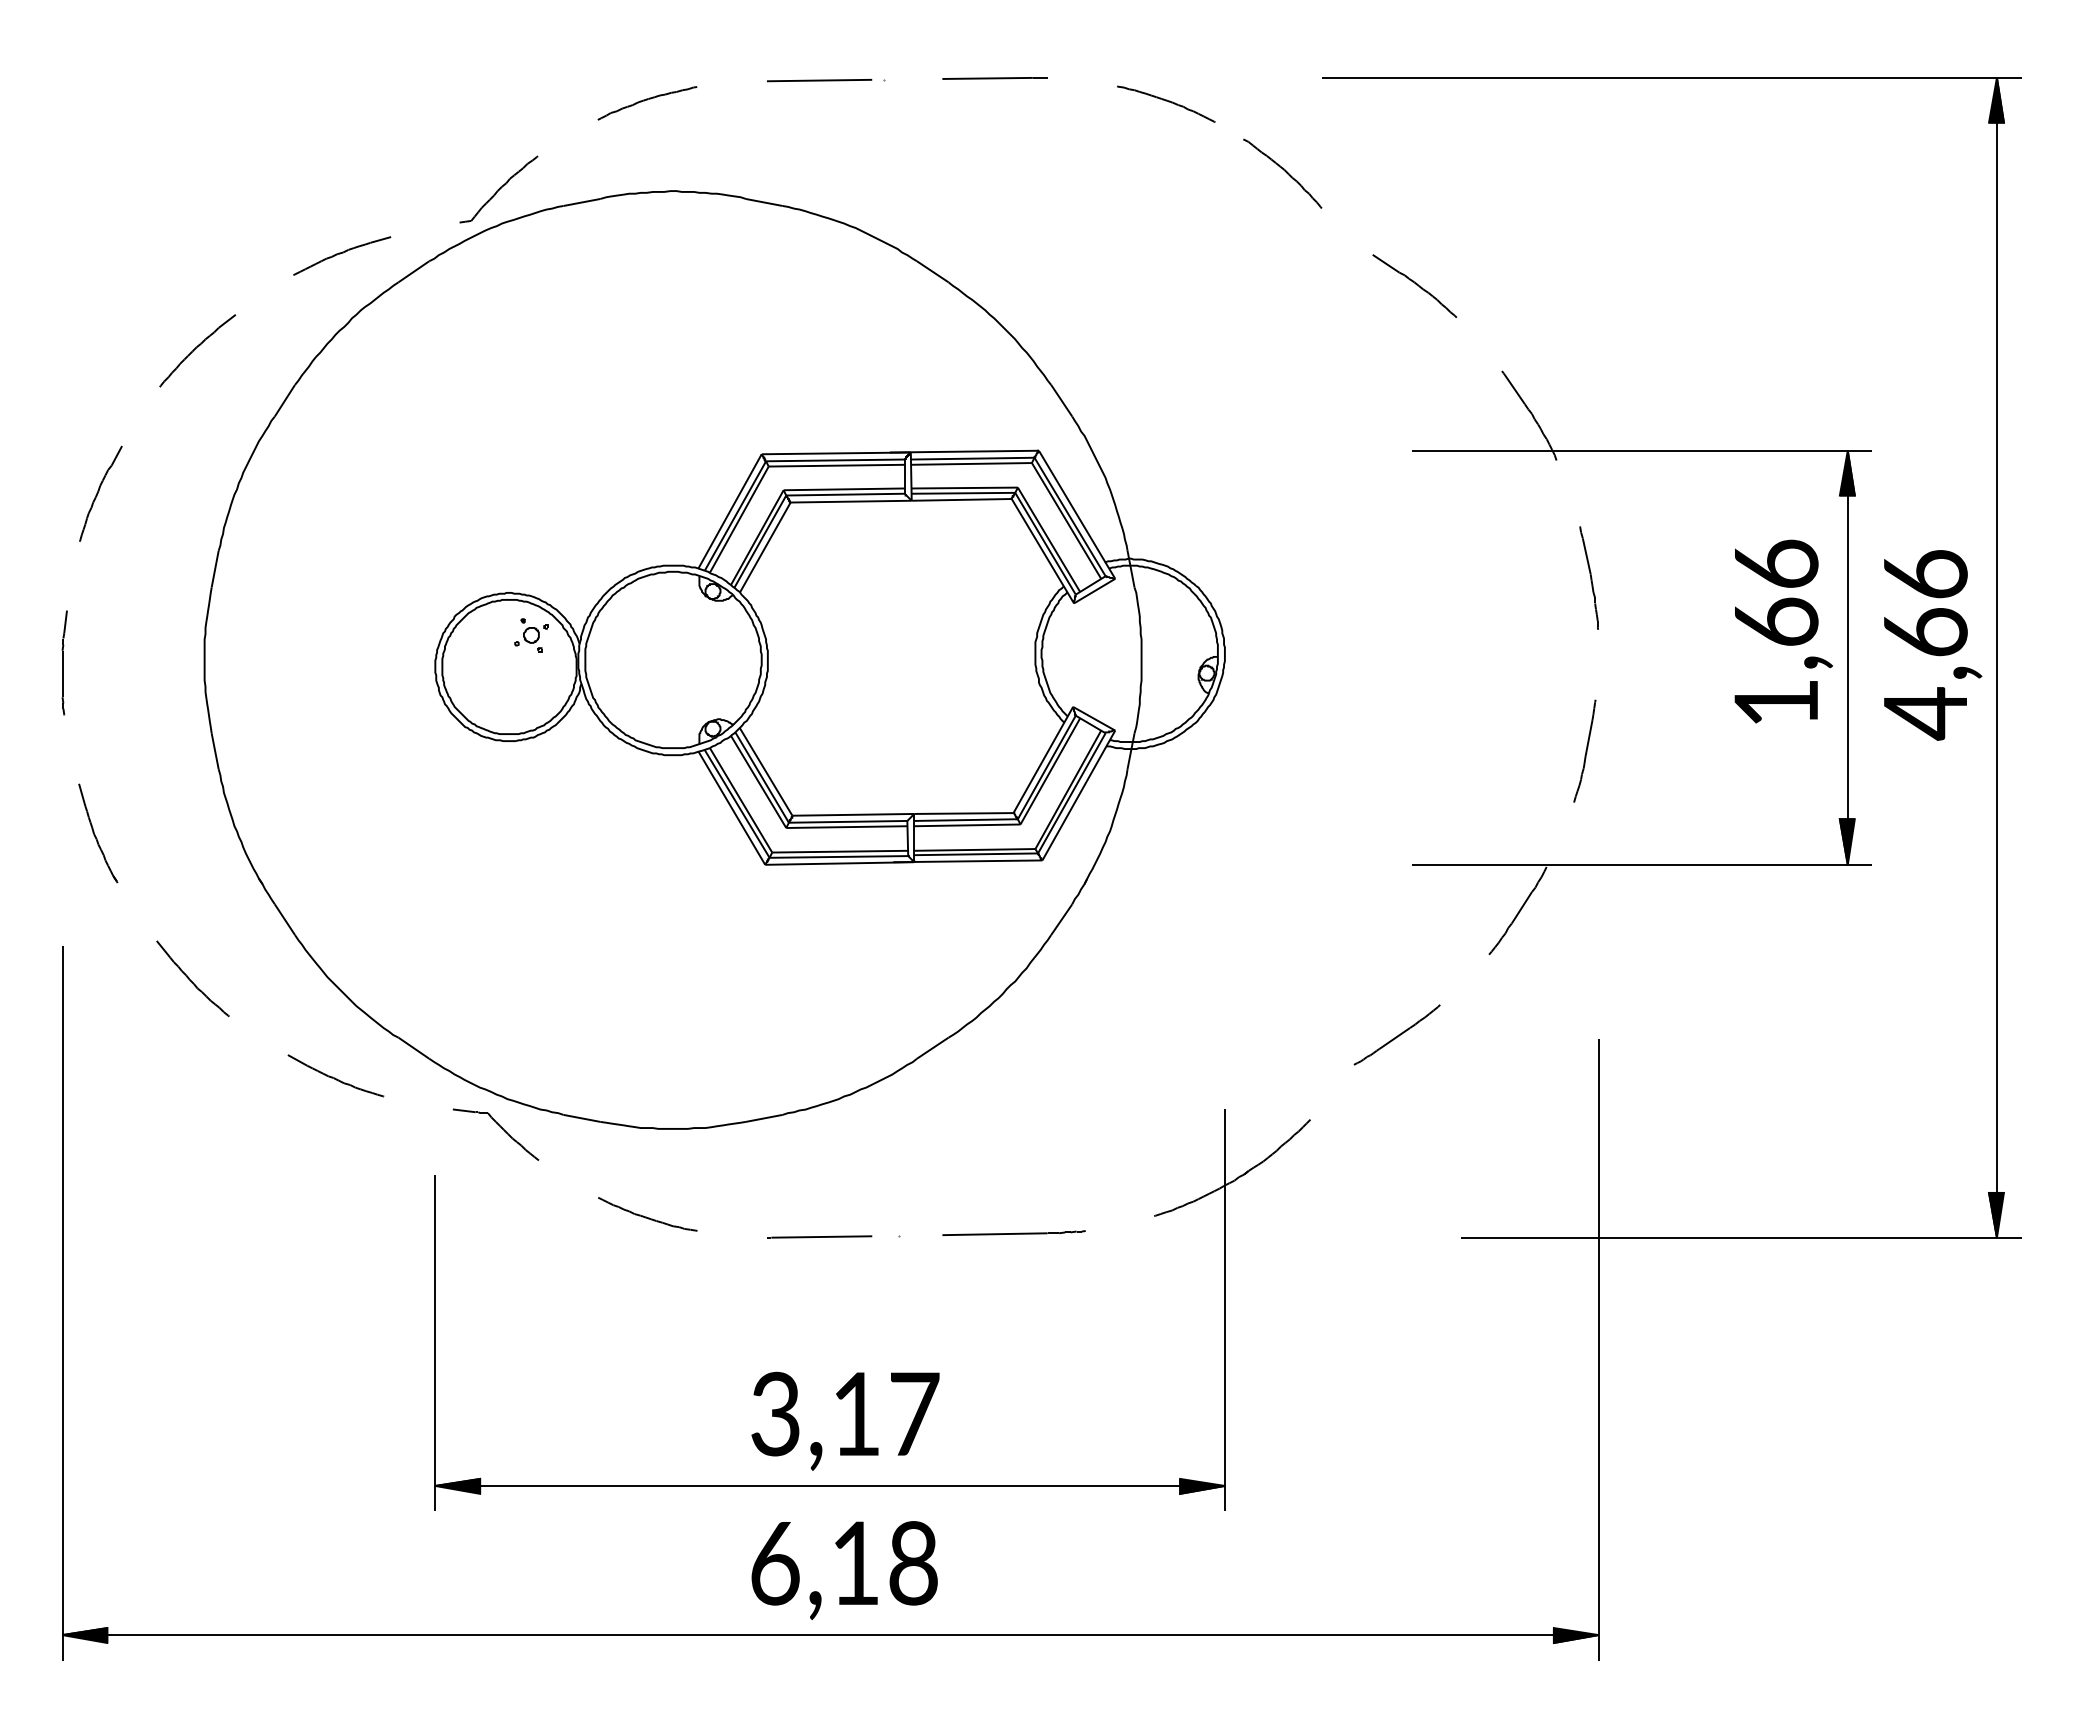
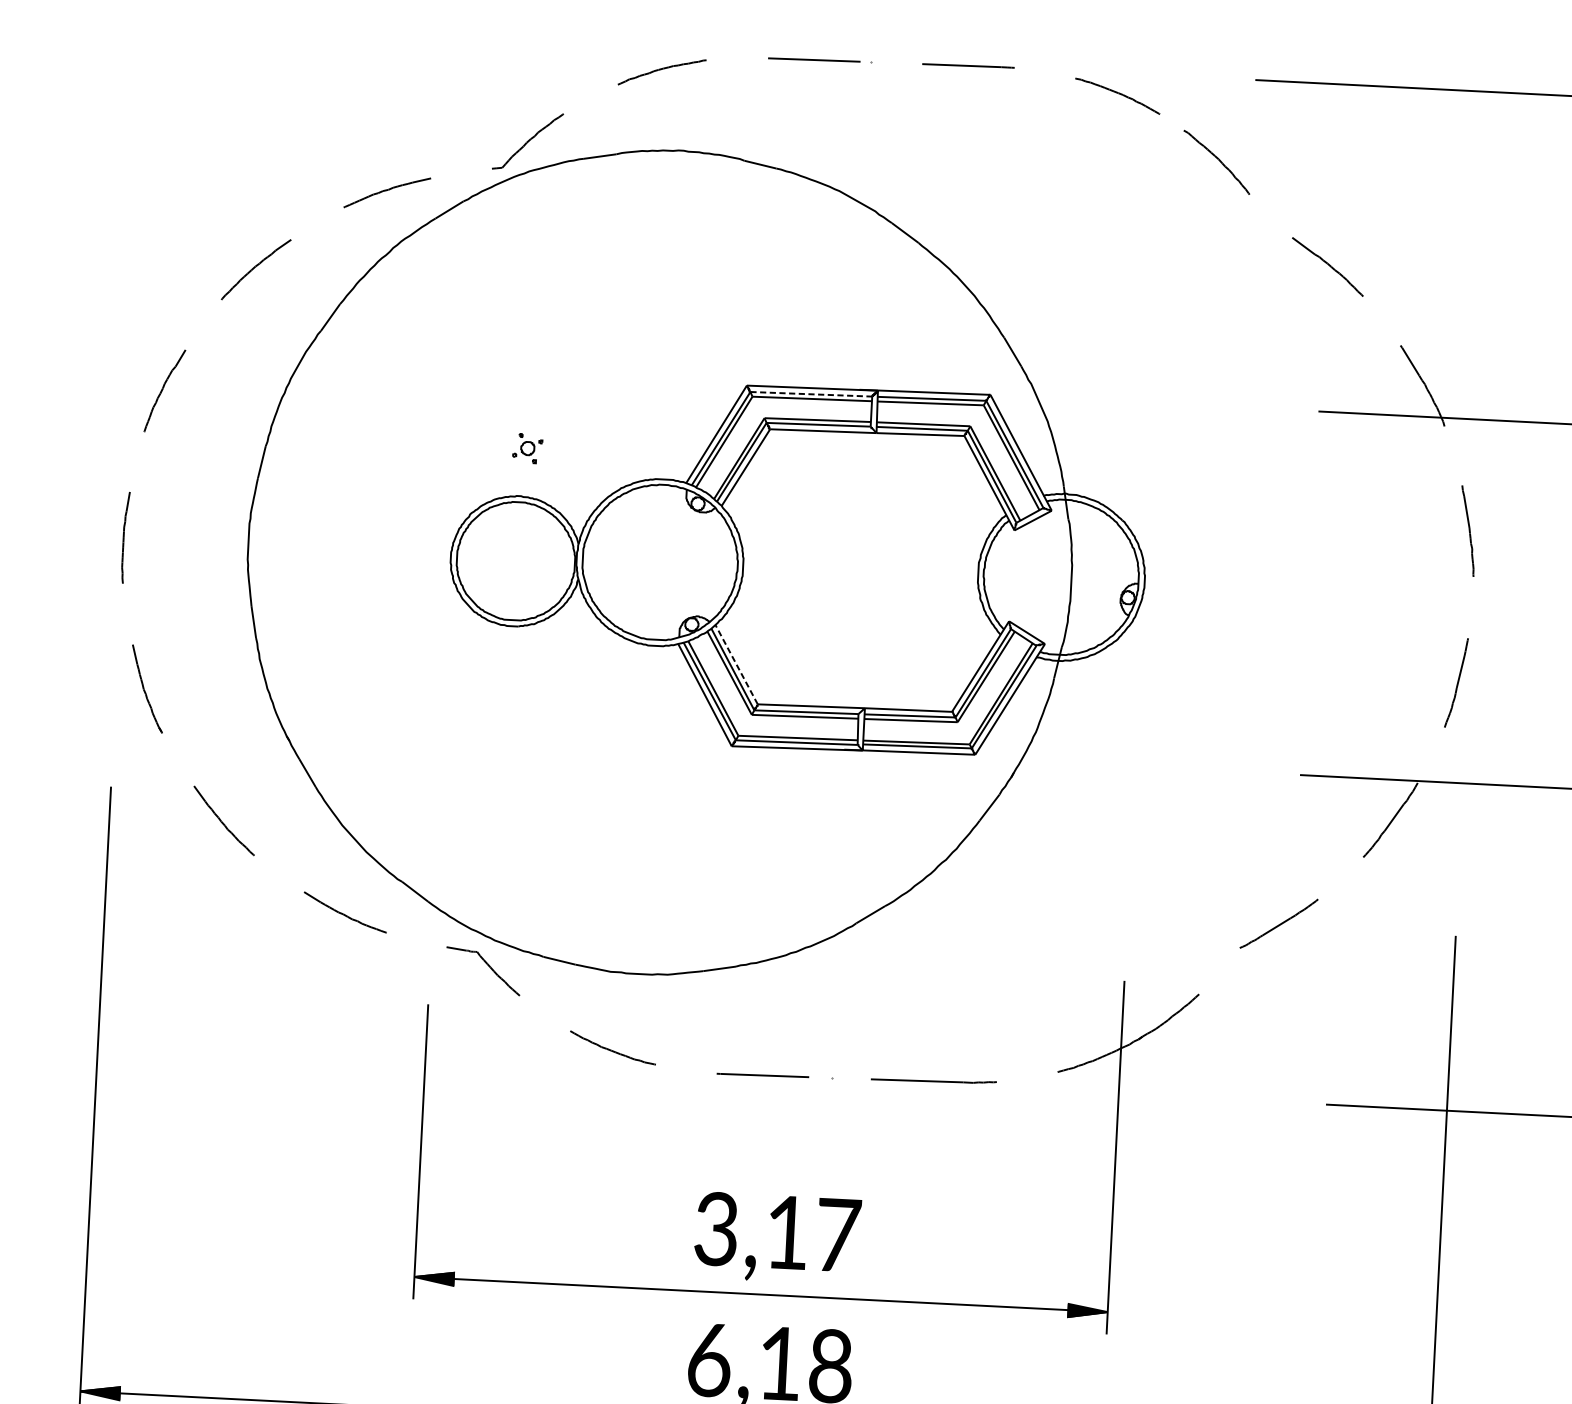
line: (835, 460) -> (811, 394), solid -> dashed
part: (531, 635) -> (527, 448), moved
line: (765, 771) -> (736, 664), solid -> dashed

